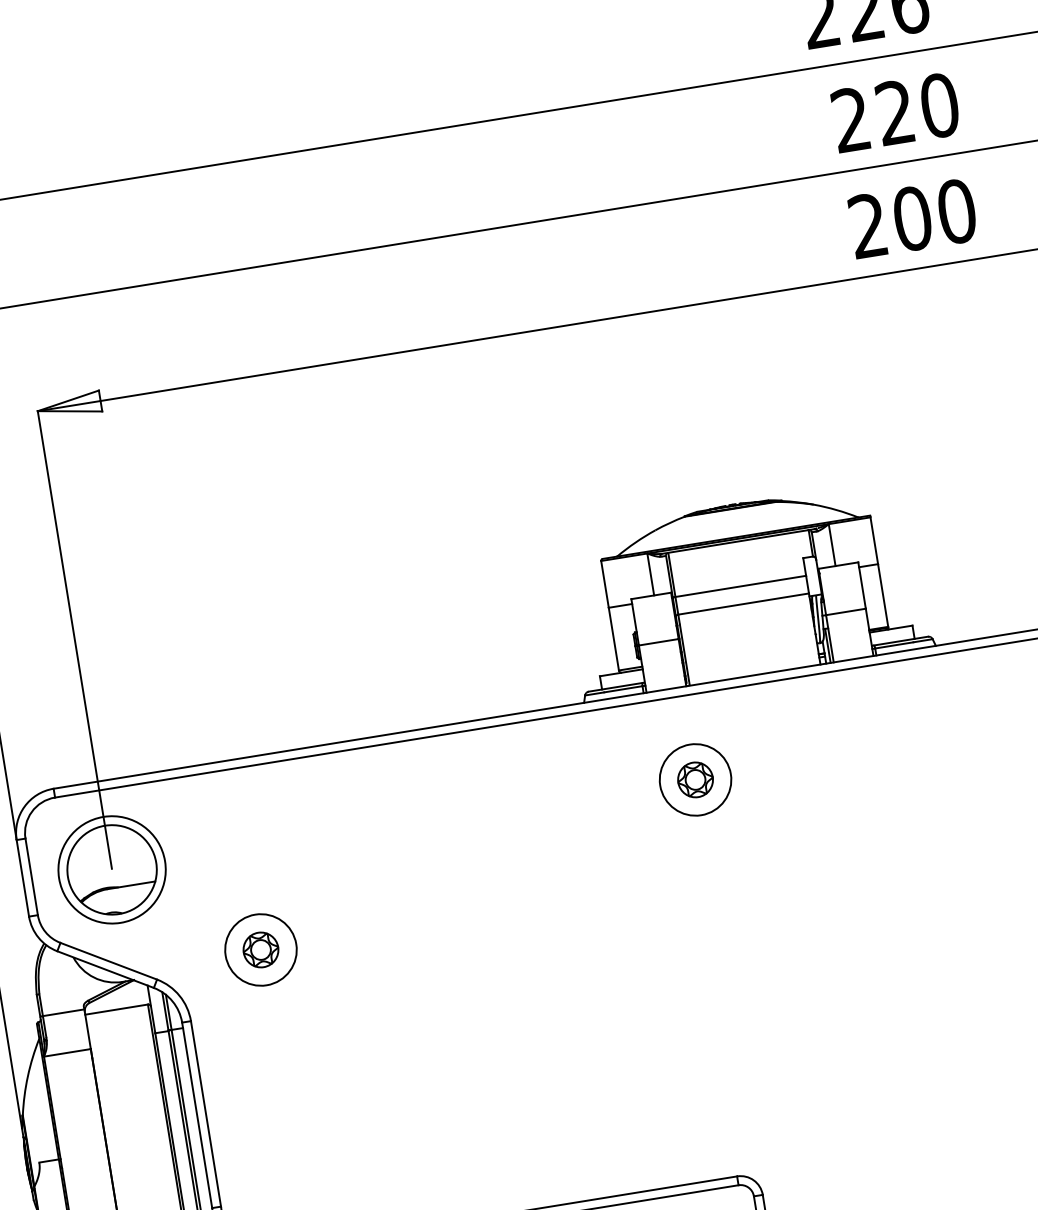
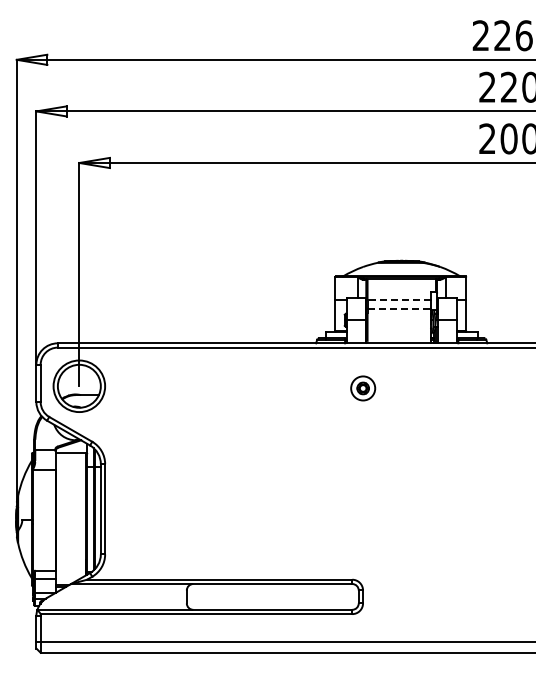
line: (741, 587) -> (399, 300), solid -> dashed
line: (743, 603) -> (399, 308), solid -> dashed
part: (696, 779) -> (363, 388), size x0.7
part: (260, 949) -> (143, 435), removed

